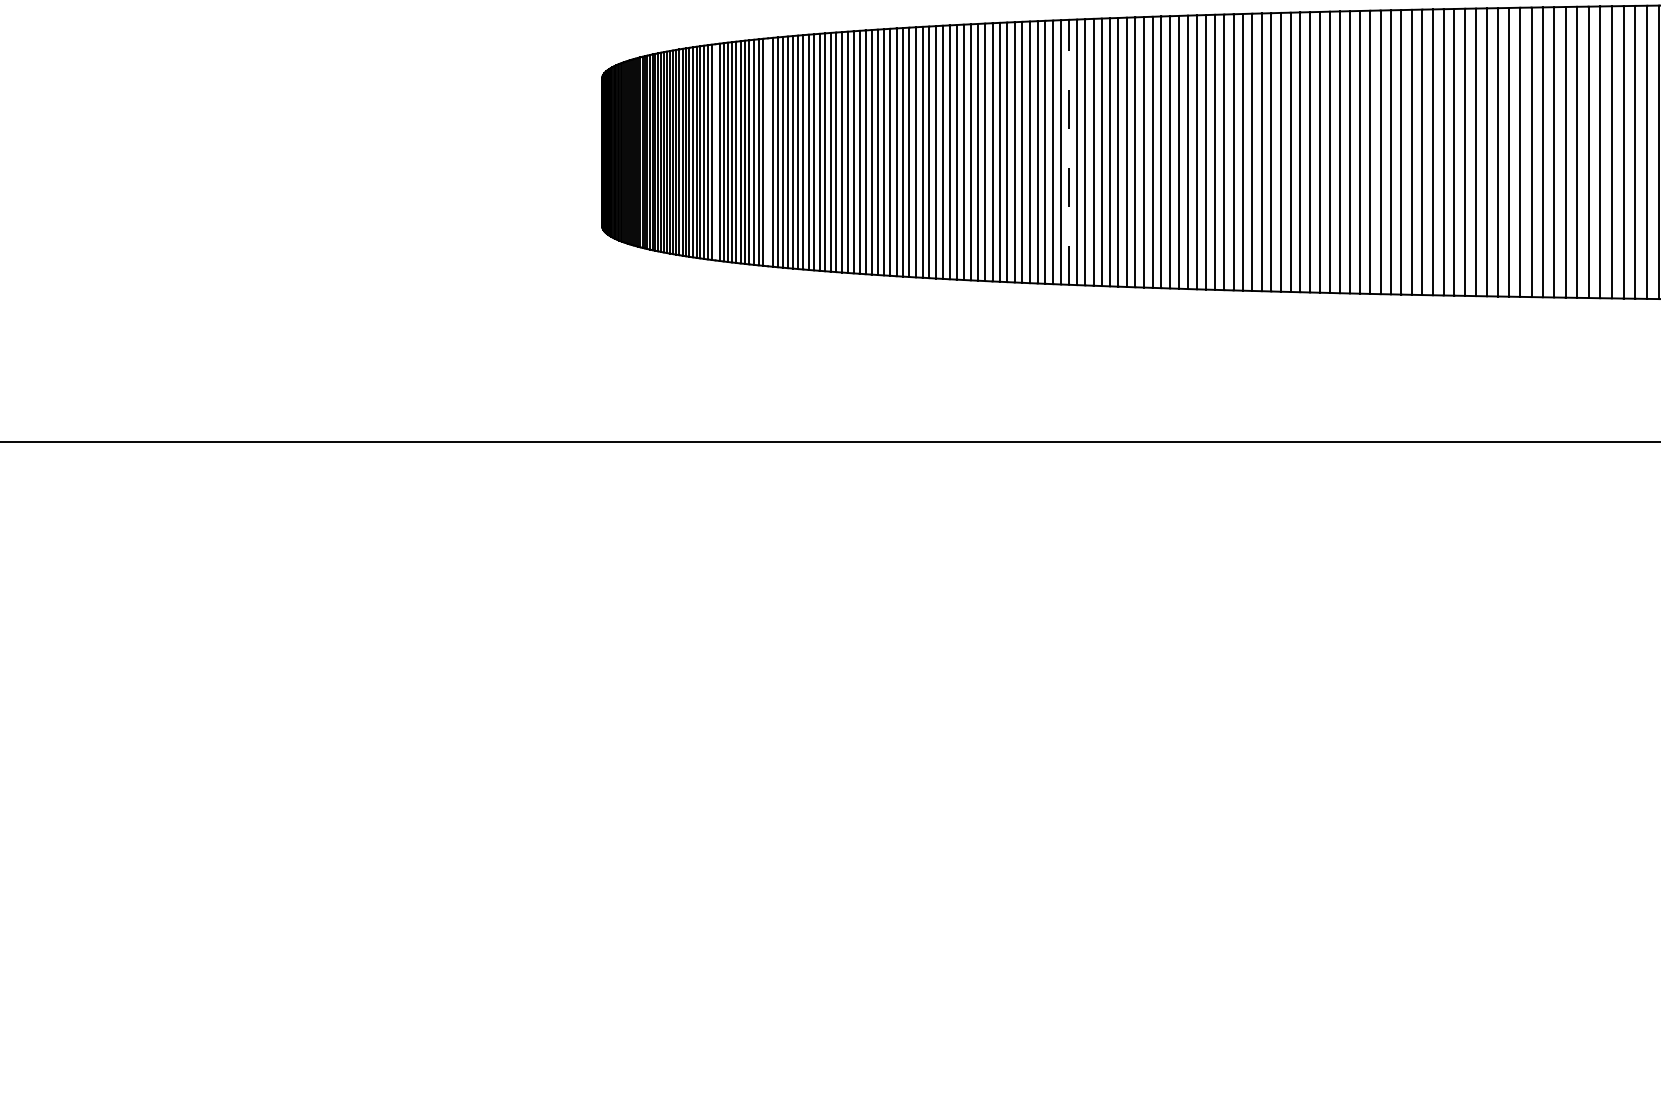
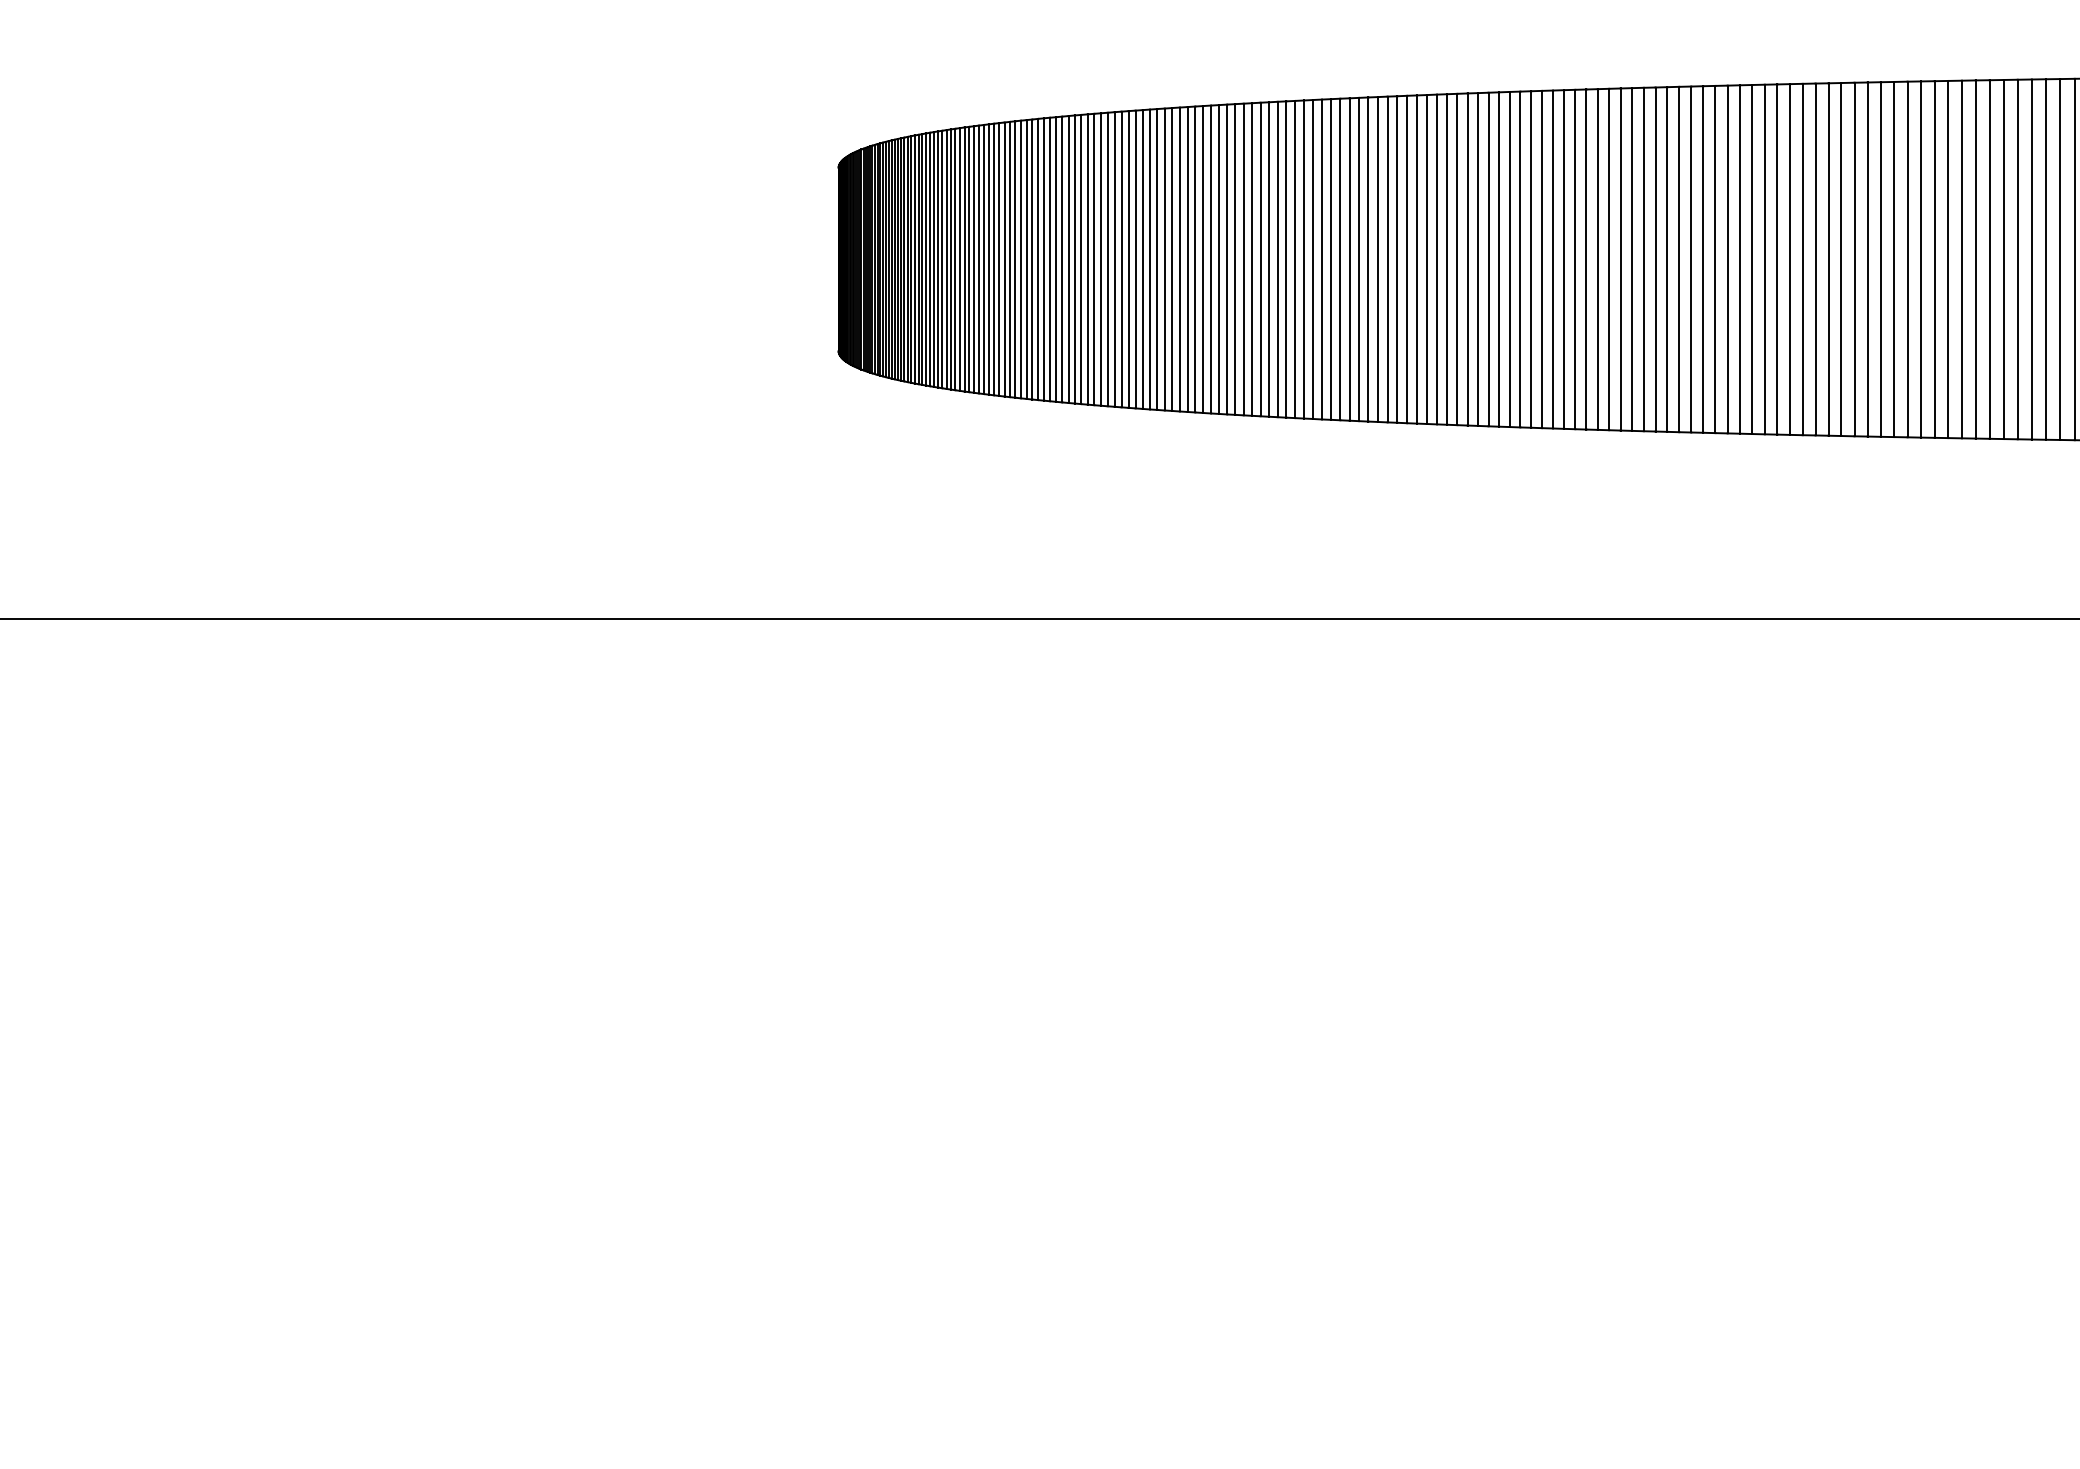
line: (715, 152) -> (978, 259), added
line: (768, 152) -> (1044, 259), added
line: (1069, 152) -> (1417, 259), dashed -> solid

